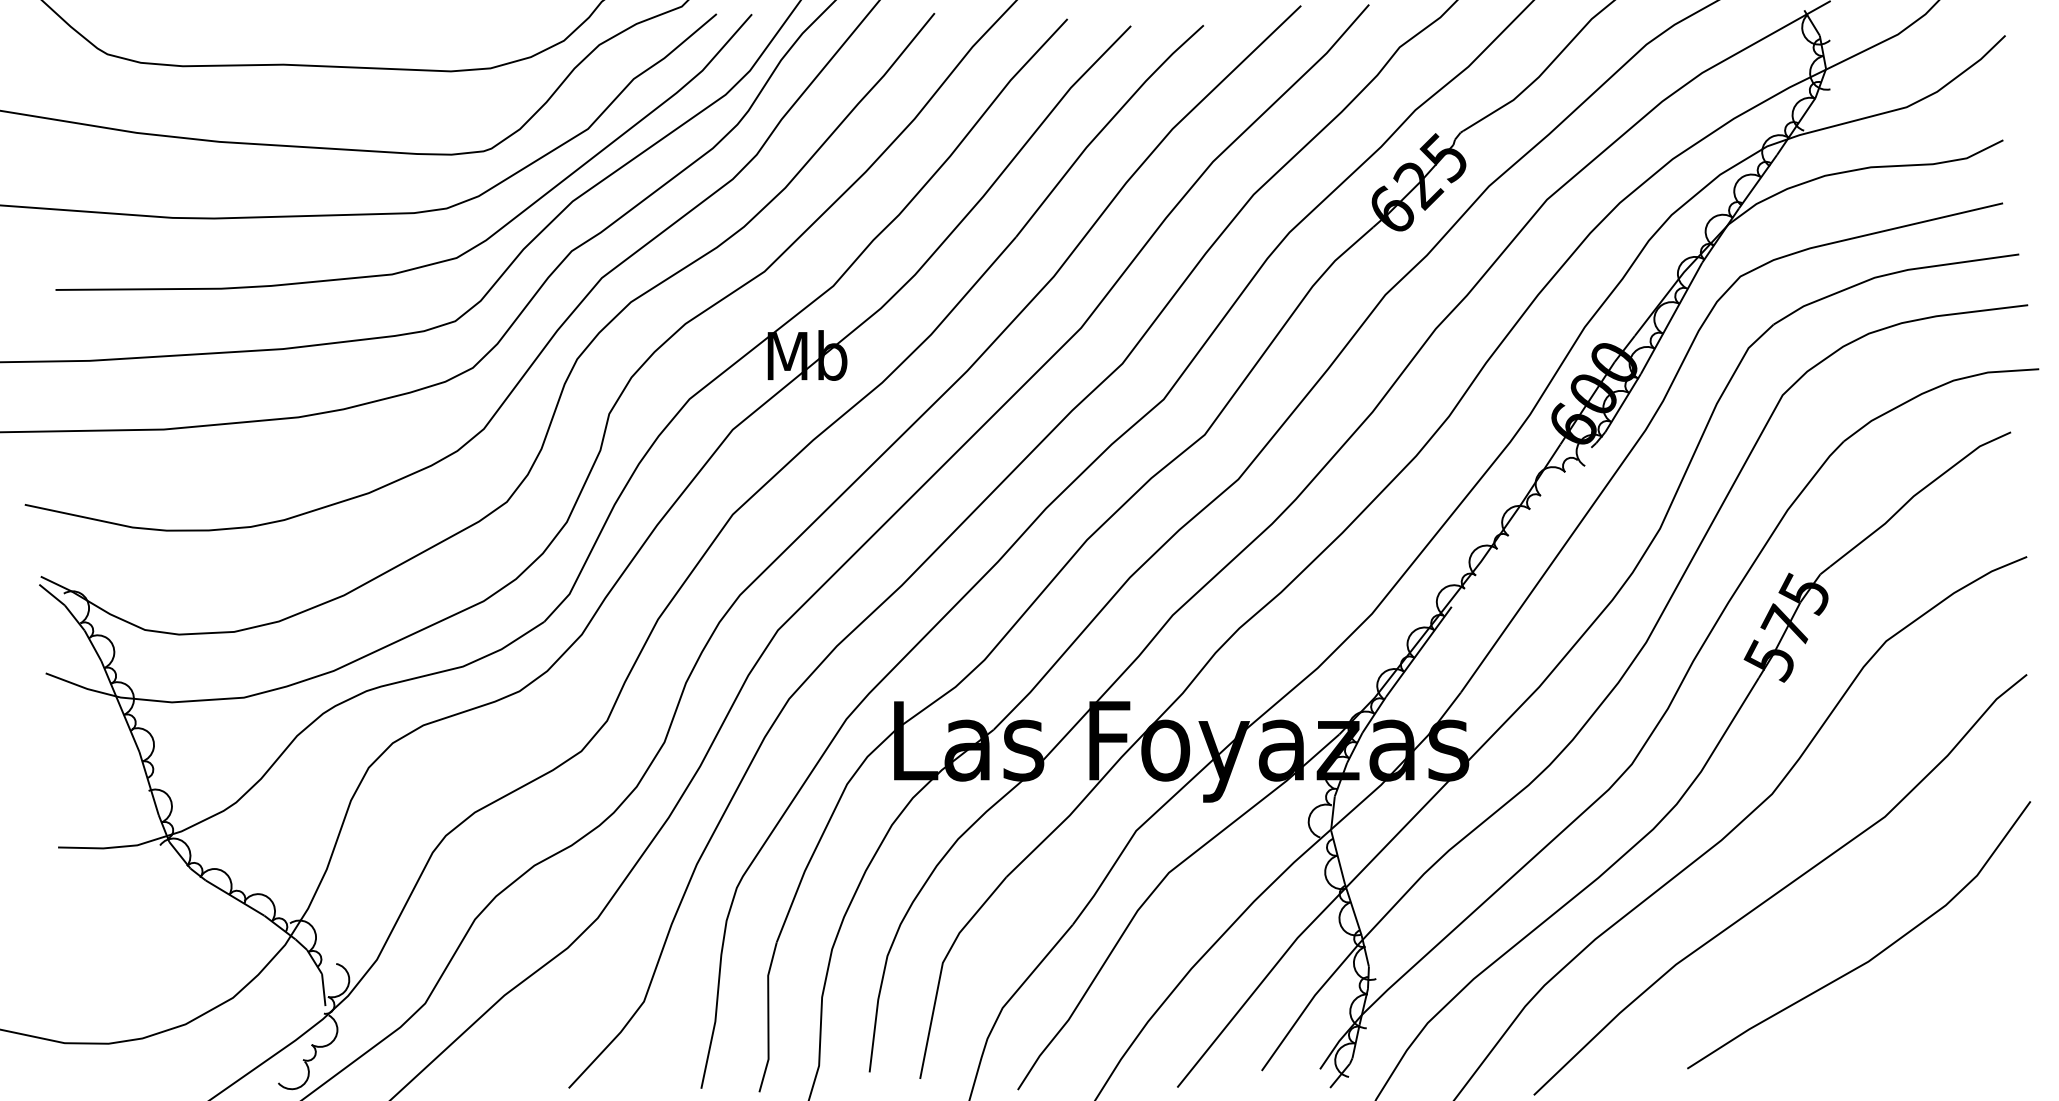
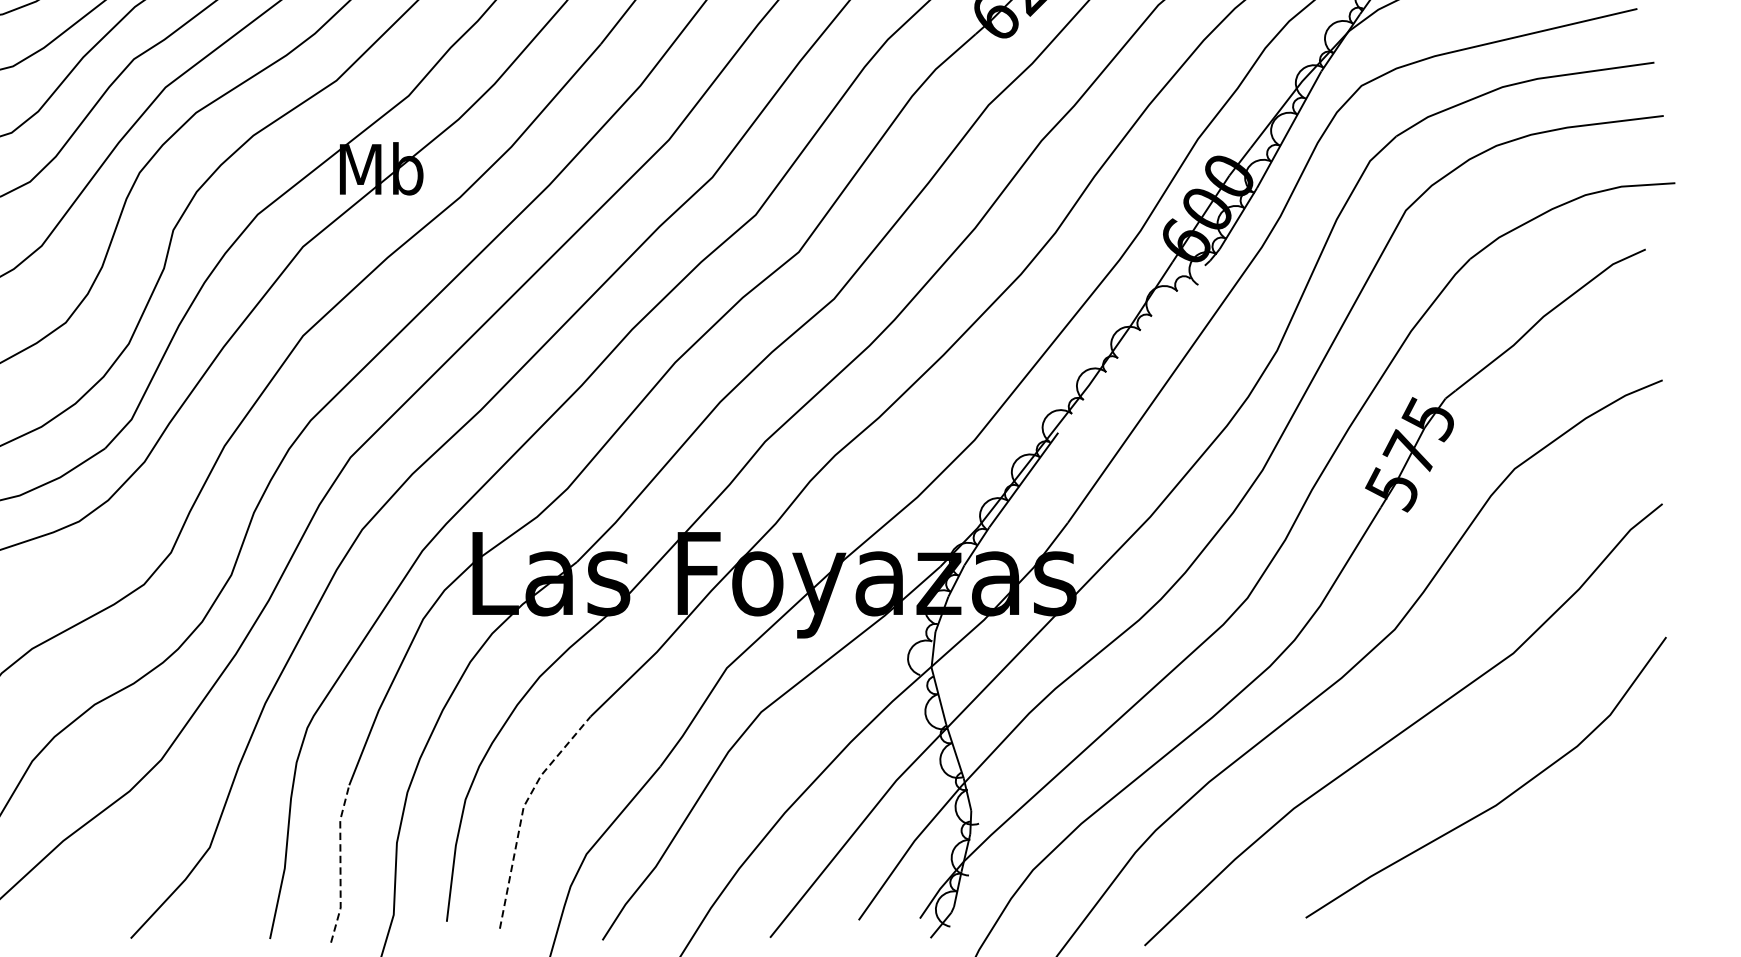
line: (942, 966) -> (523, 810), solid -> dashed
line: (768, 1017) -> (340, 864), solid -> dashed

